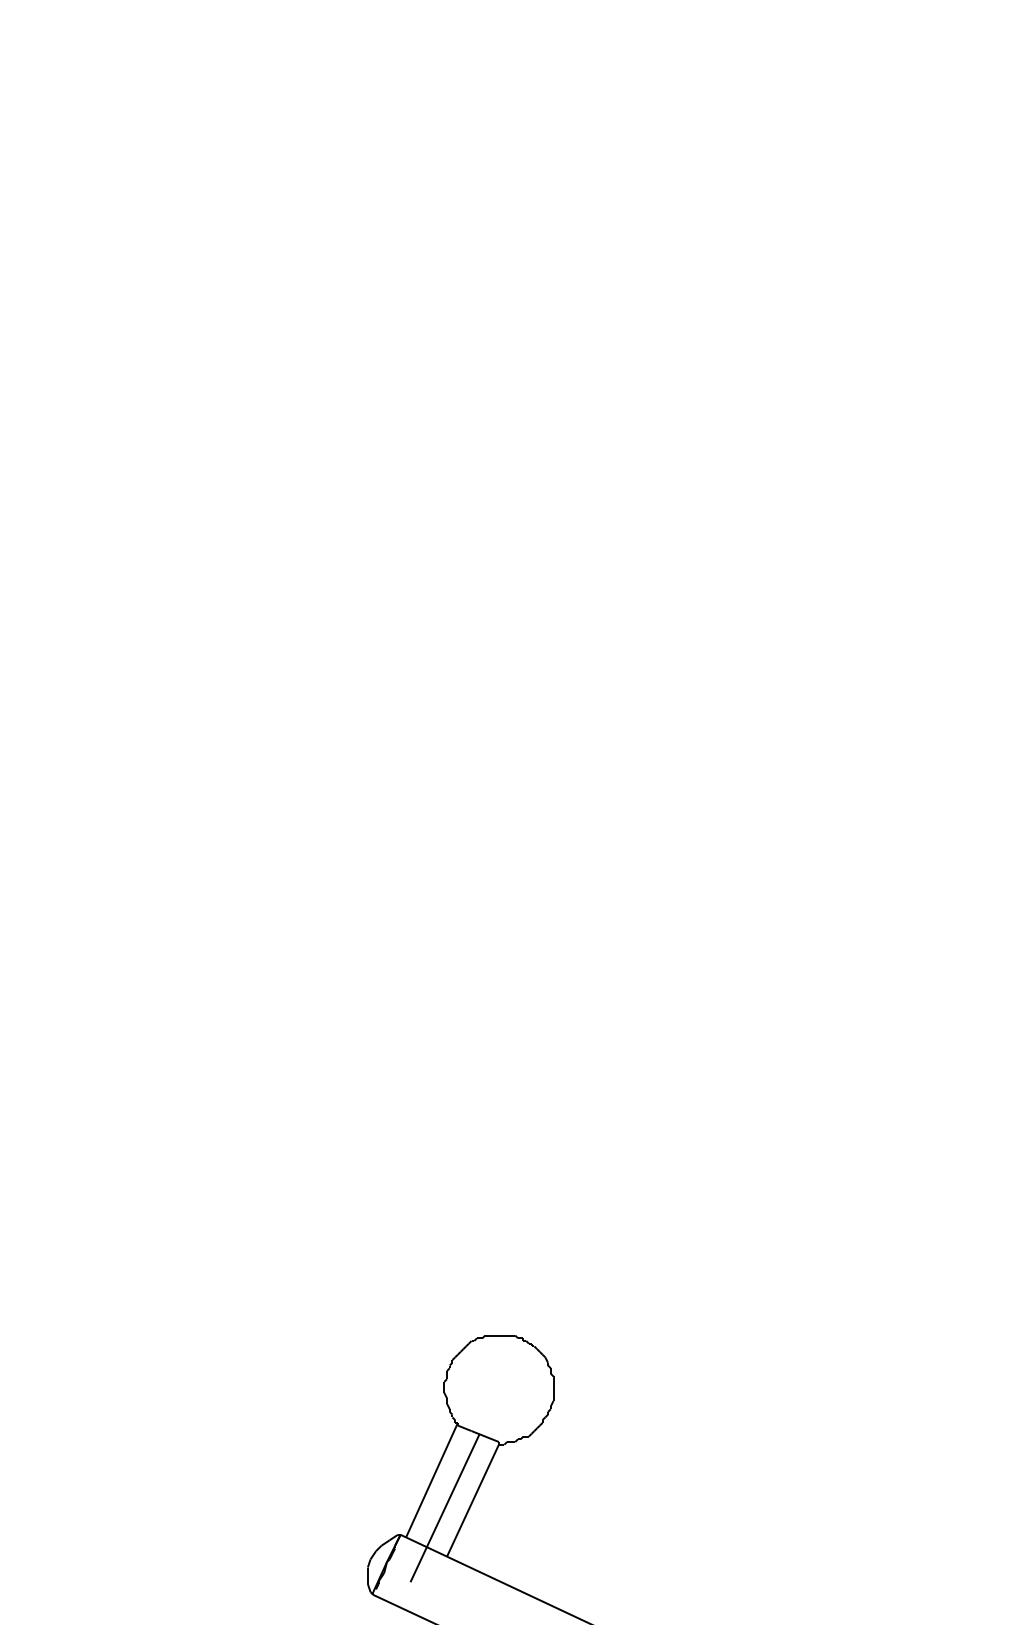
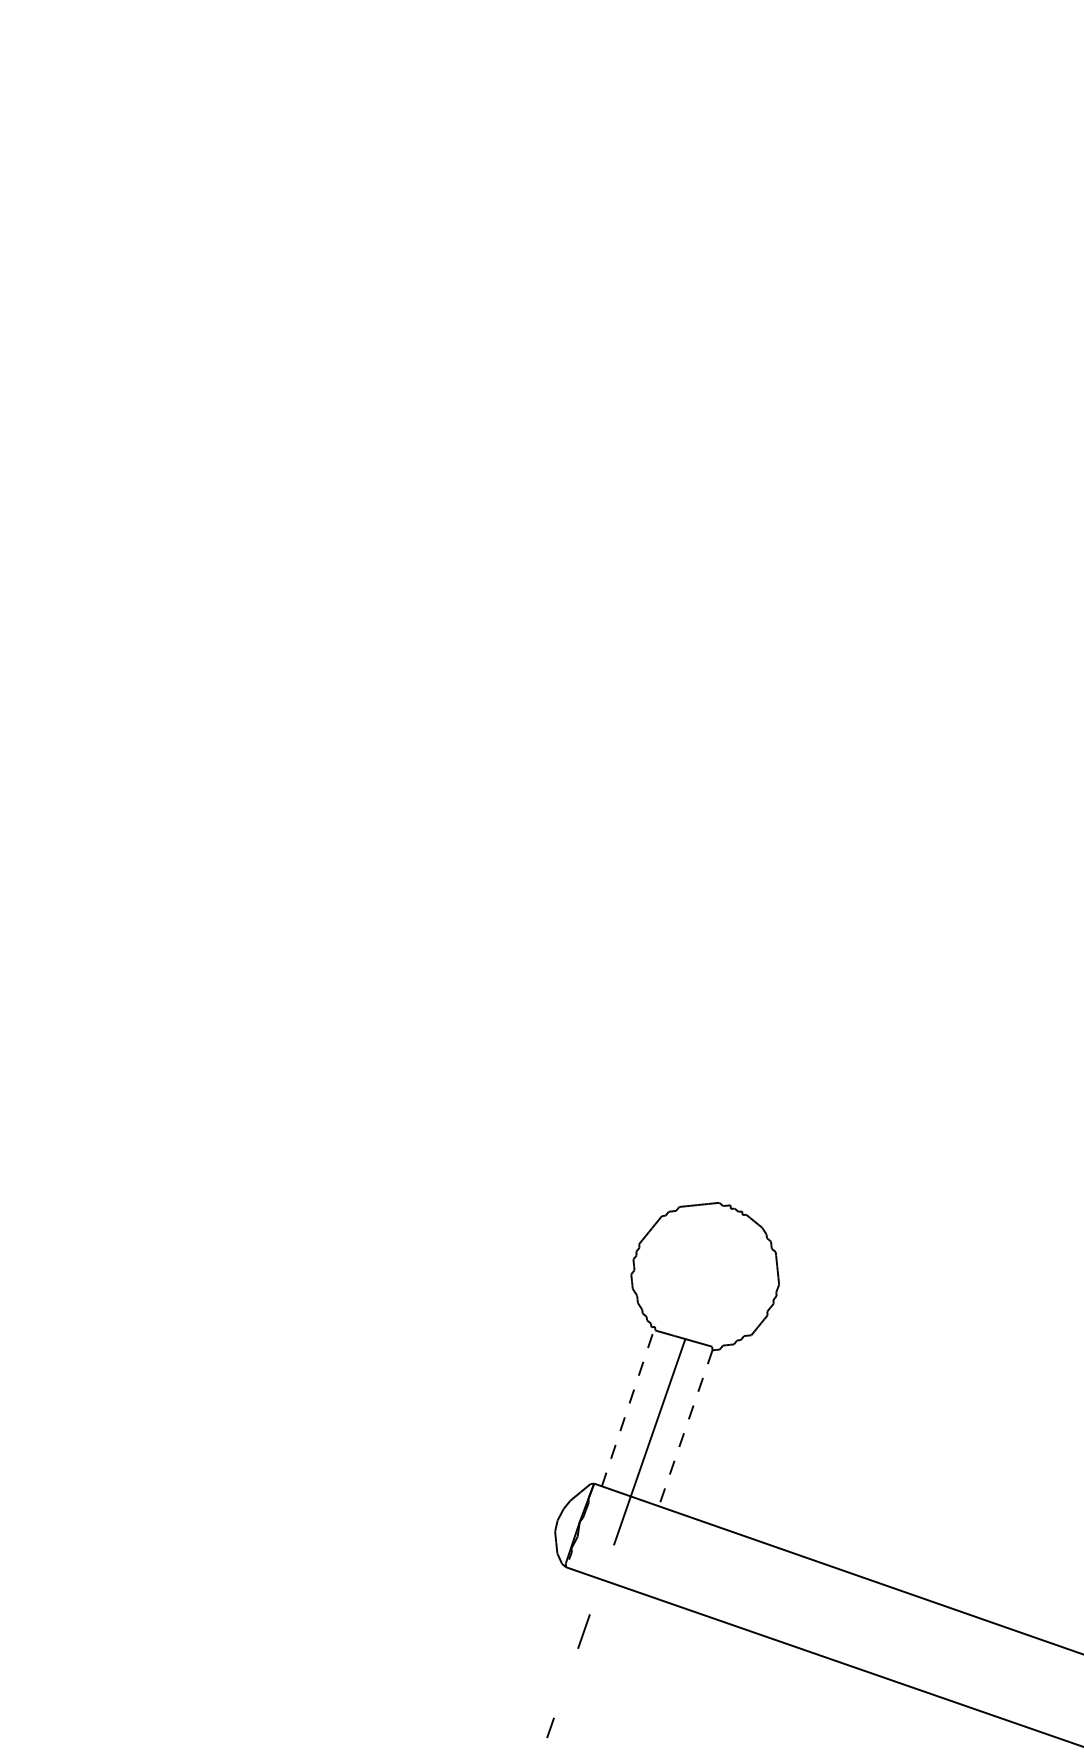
line: (432, 1480) -> (629, 1407), solid -> dashed
line: (472, 1500) -> (685, 1428), solid -> dashed

